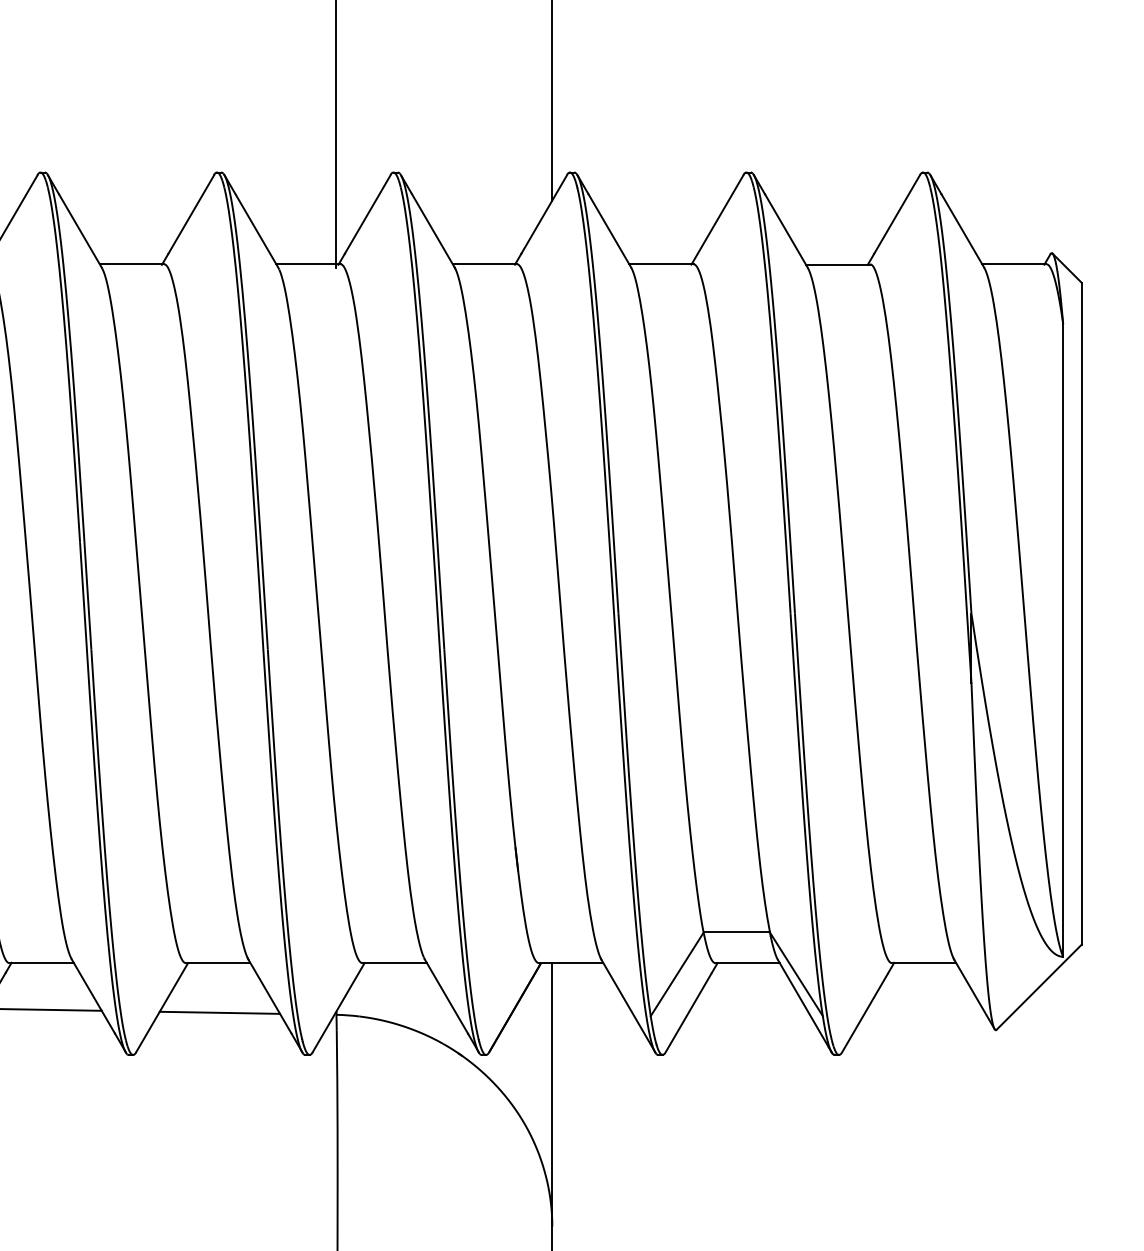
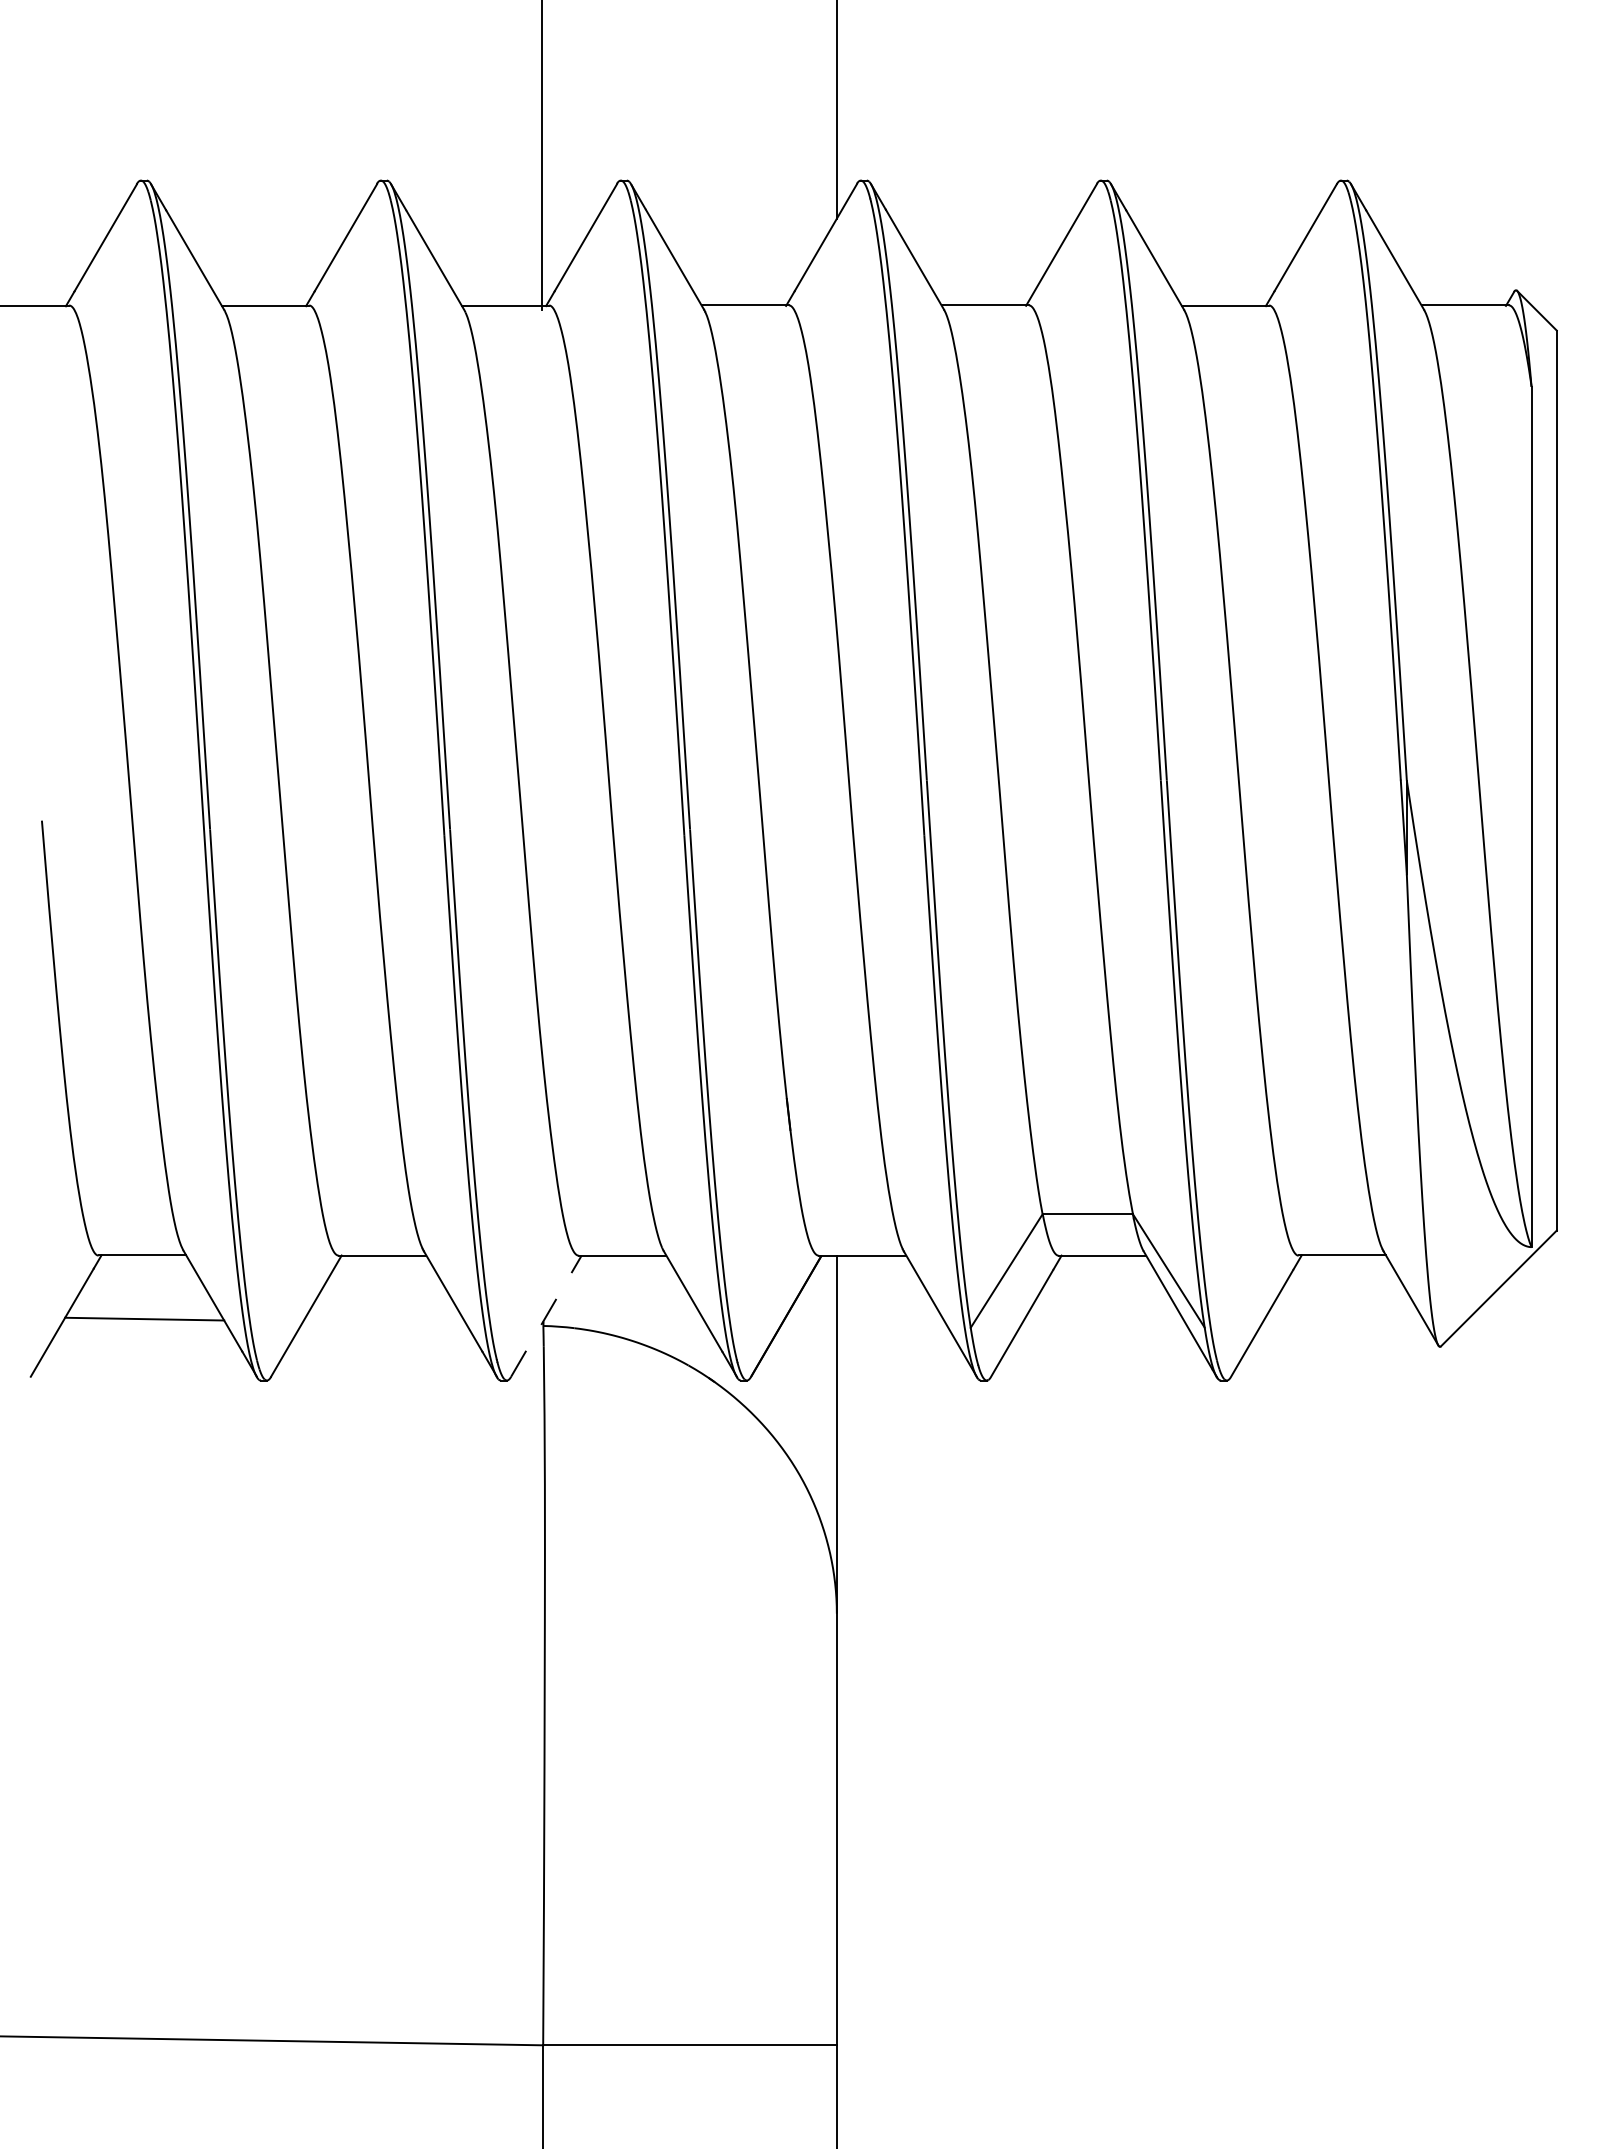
line: (338, 1007) -> (546, 1315), solid -> dashed
line: (219, 1012) -> (384, 1322), removed

